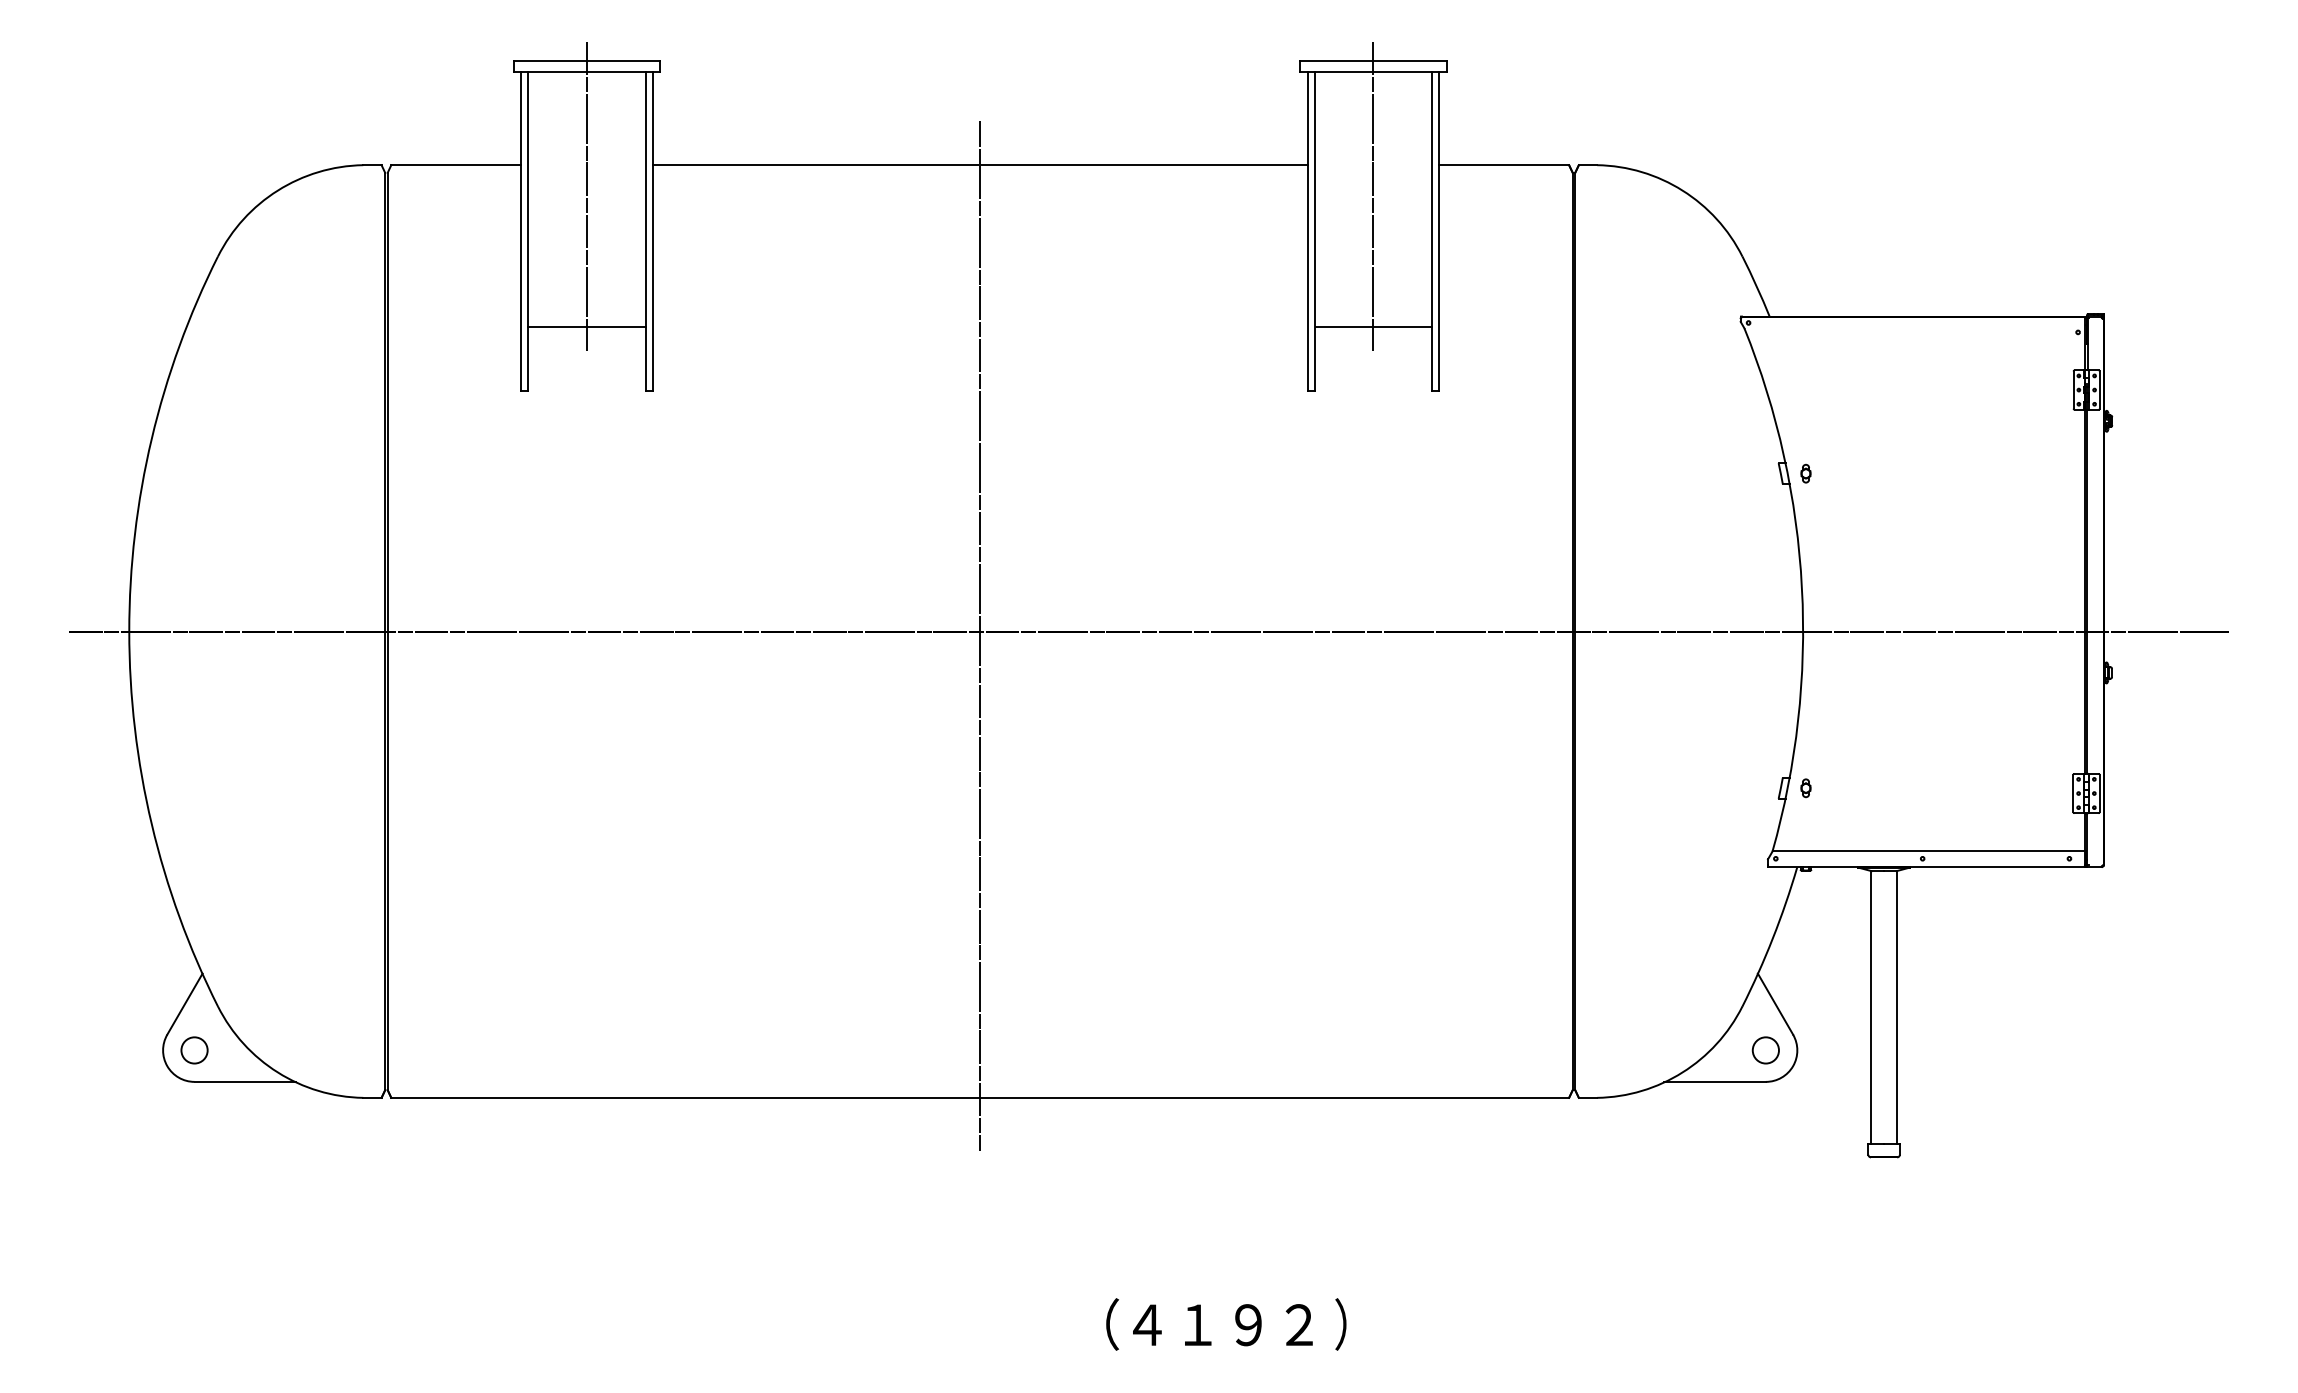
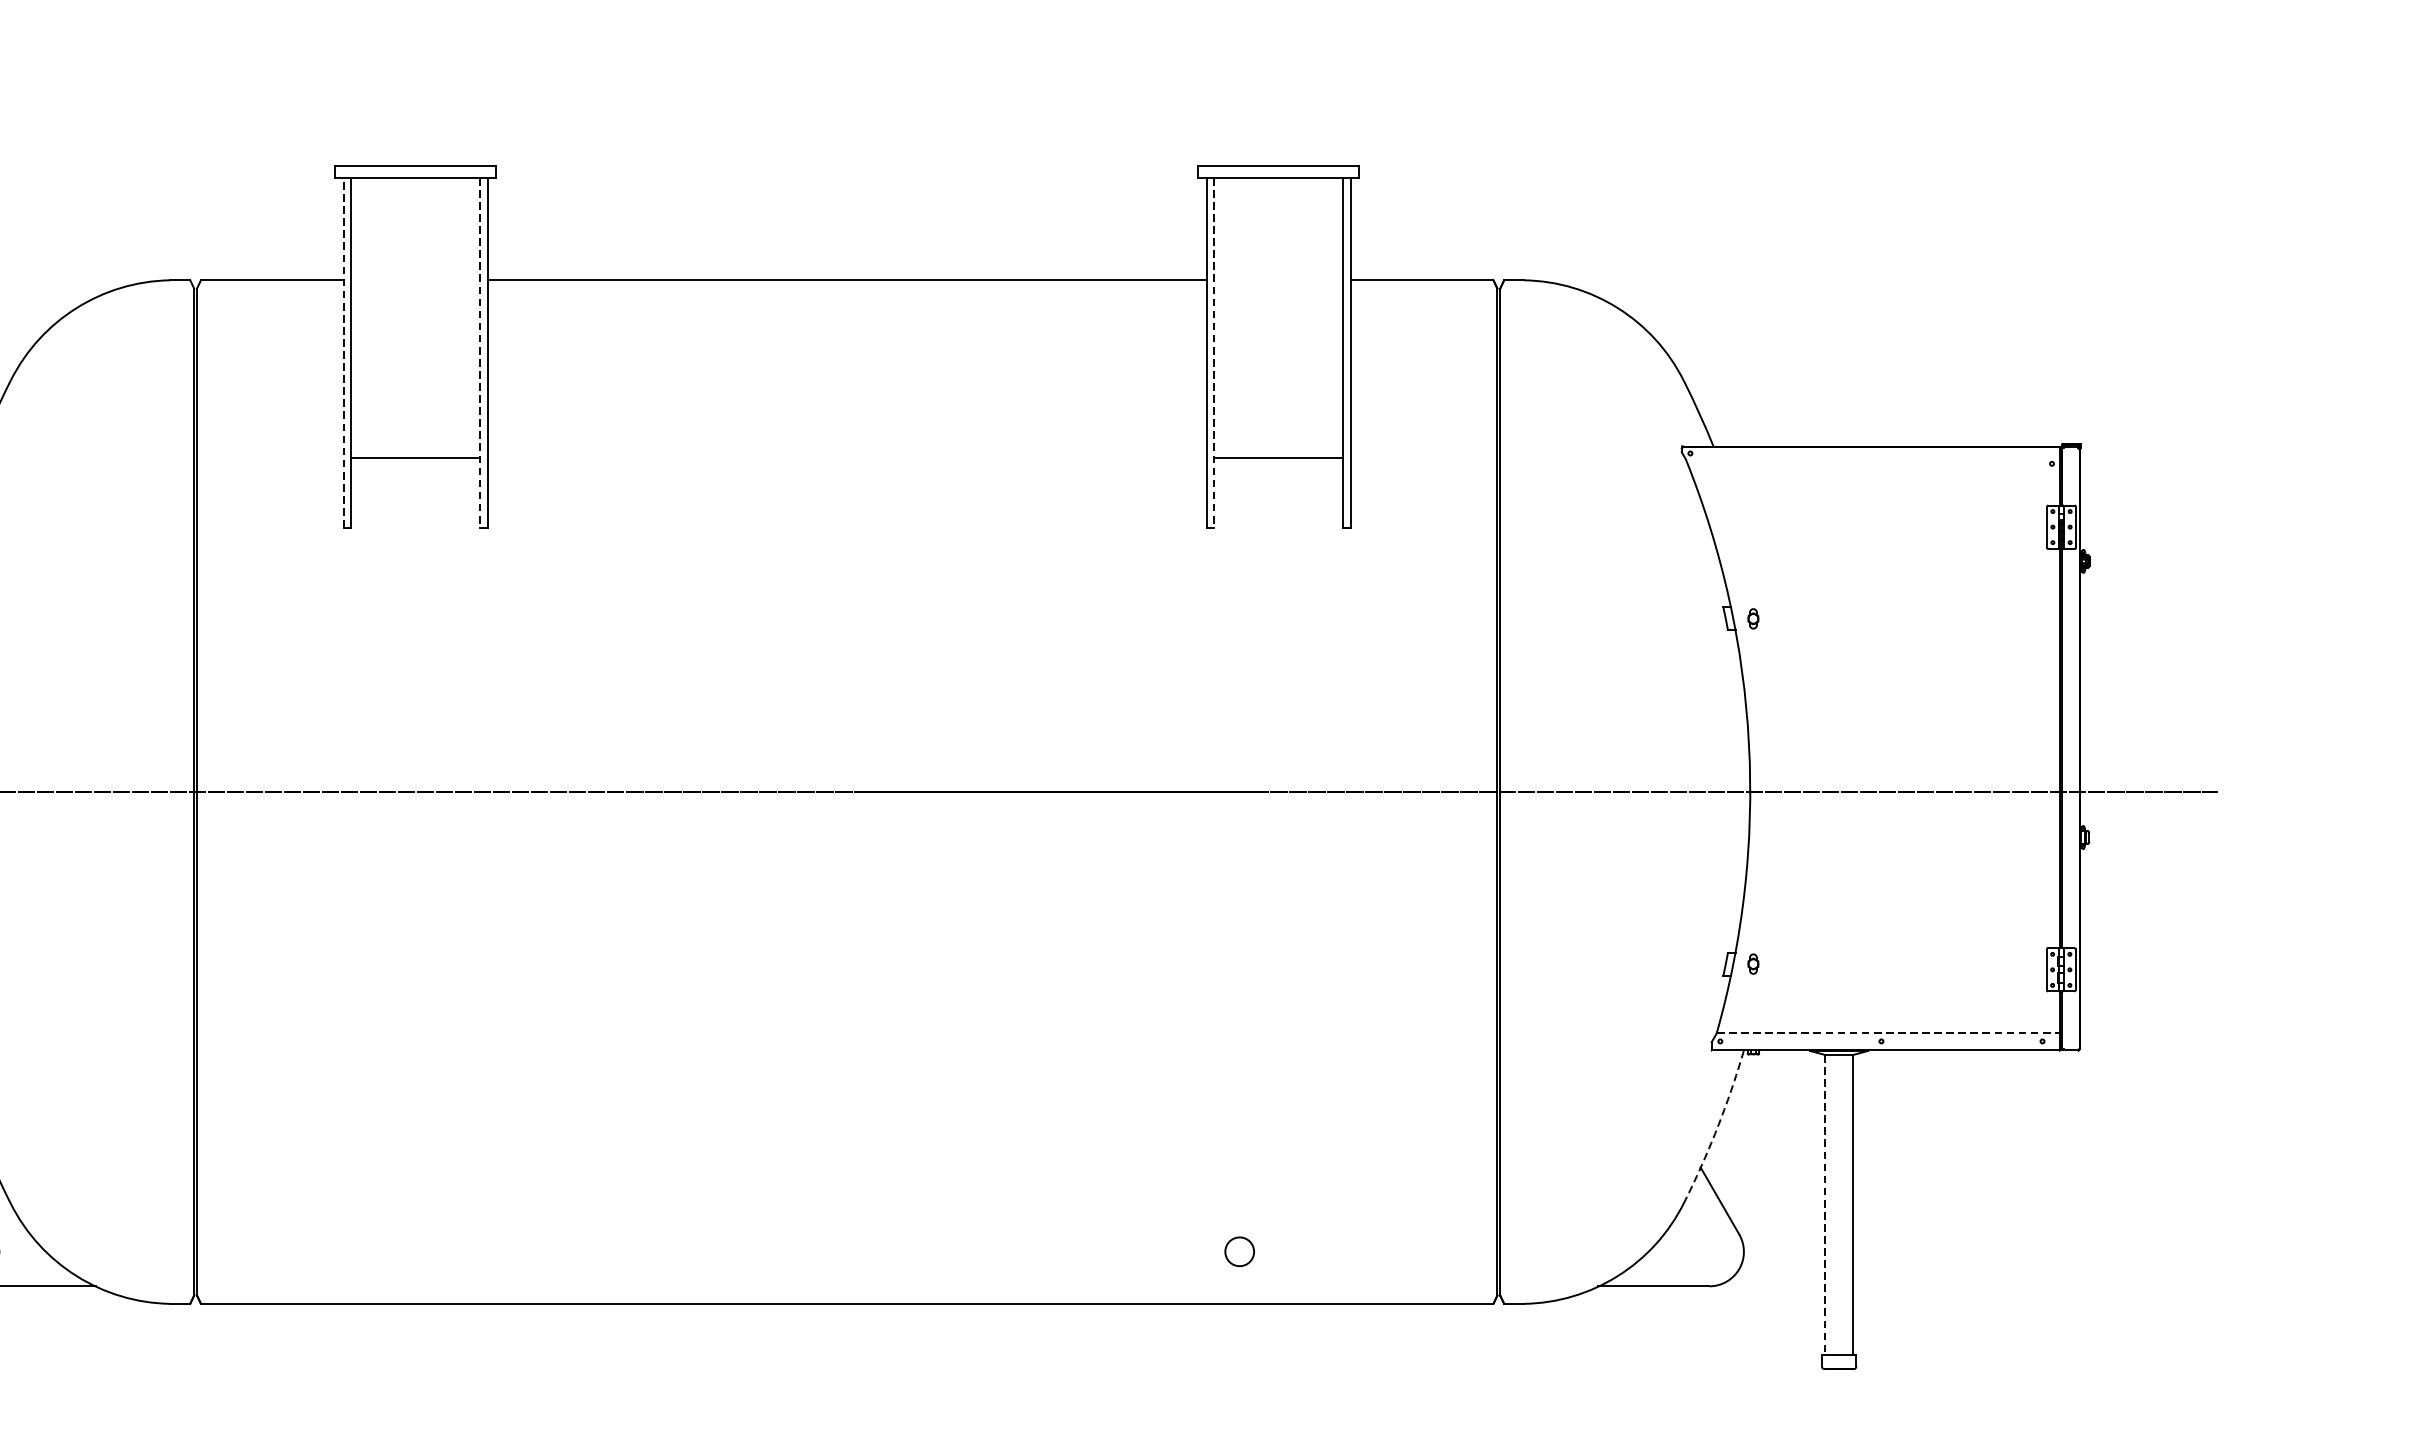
line: (587, 196) -> (416, 314), removed
line: (1373, 196) -> (1278, 314), removed
line: (521, 230) -> (343, 351), solid -> dashed
line: (645, 231) -> (479, 353), solid -> dashed
line: (1314, 231) -> (1214, 353), solid -> dashed
line: (980, 635) -> (847, 796), removed
line: (1929, 851) -> (1888, 1033), solid -> dashed
arc: (1772, 938) -> (1716, 1128), solid -> dashed
line: (1871, 1007) -> (1825, 1204), solid -> dashed
circle: (1765, 1050) -> (1239, 1251), moved

